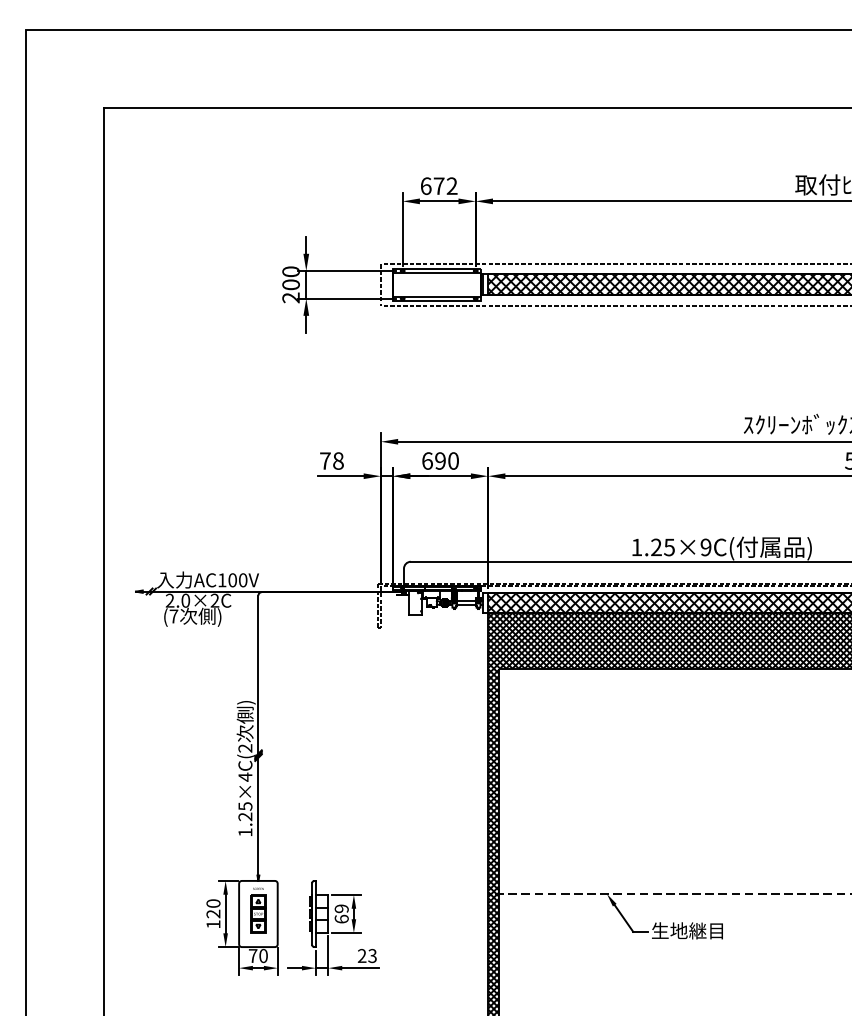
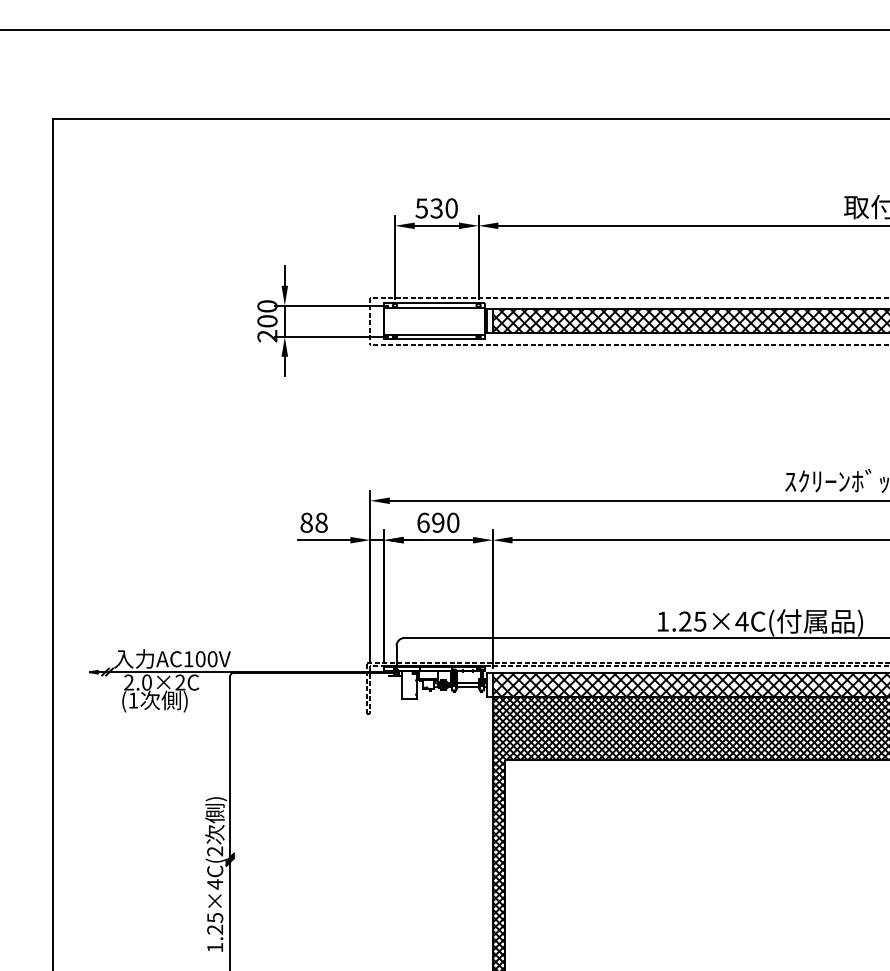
text: (438, 186) -> (436, 208), 672 -> 530
text: (325, 460) -> (306, 522), 78 -> 88
text: (705, 547) -> (741, 621), 1.25×9C( -> 1.25×4C(
text: (173, 616) -> (132, 700), (7 -> (1

